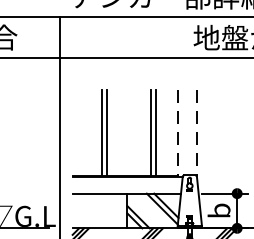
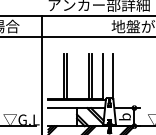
line: (178, 133) -> (103, 76), dashed -> solid
line: (197, 133) -> (113, 76), dashed -> solid

